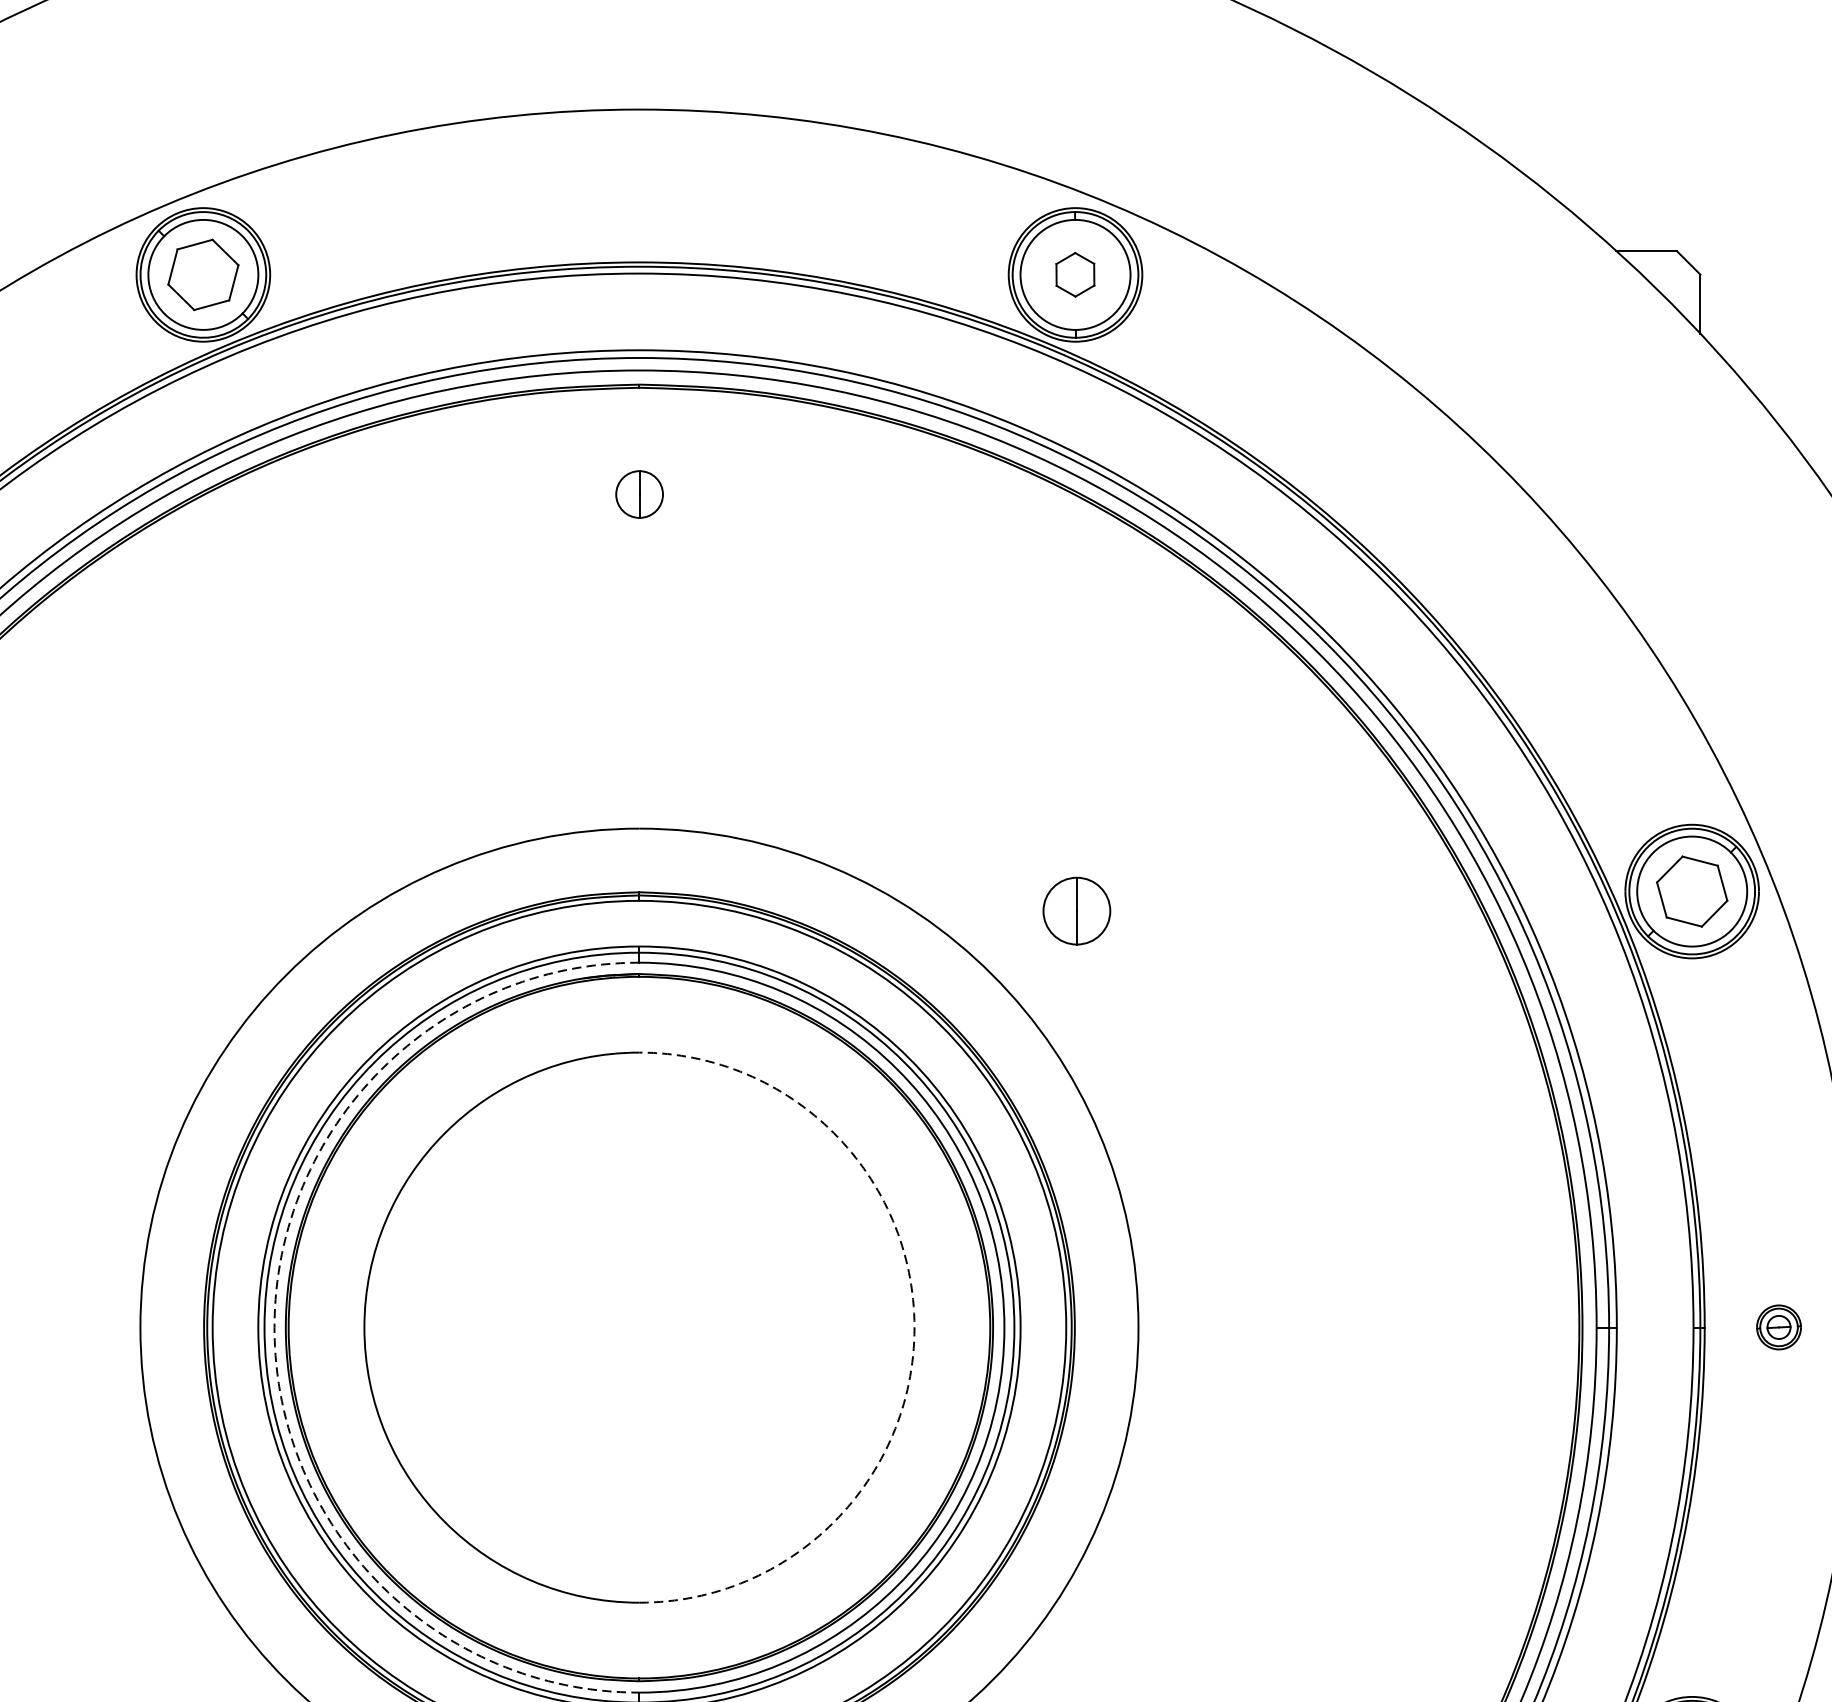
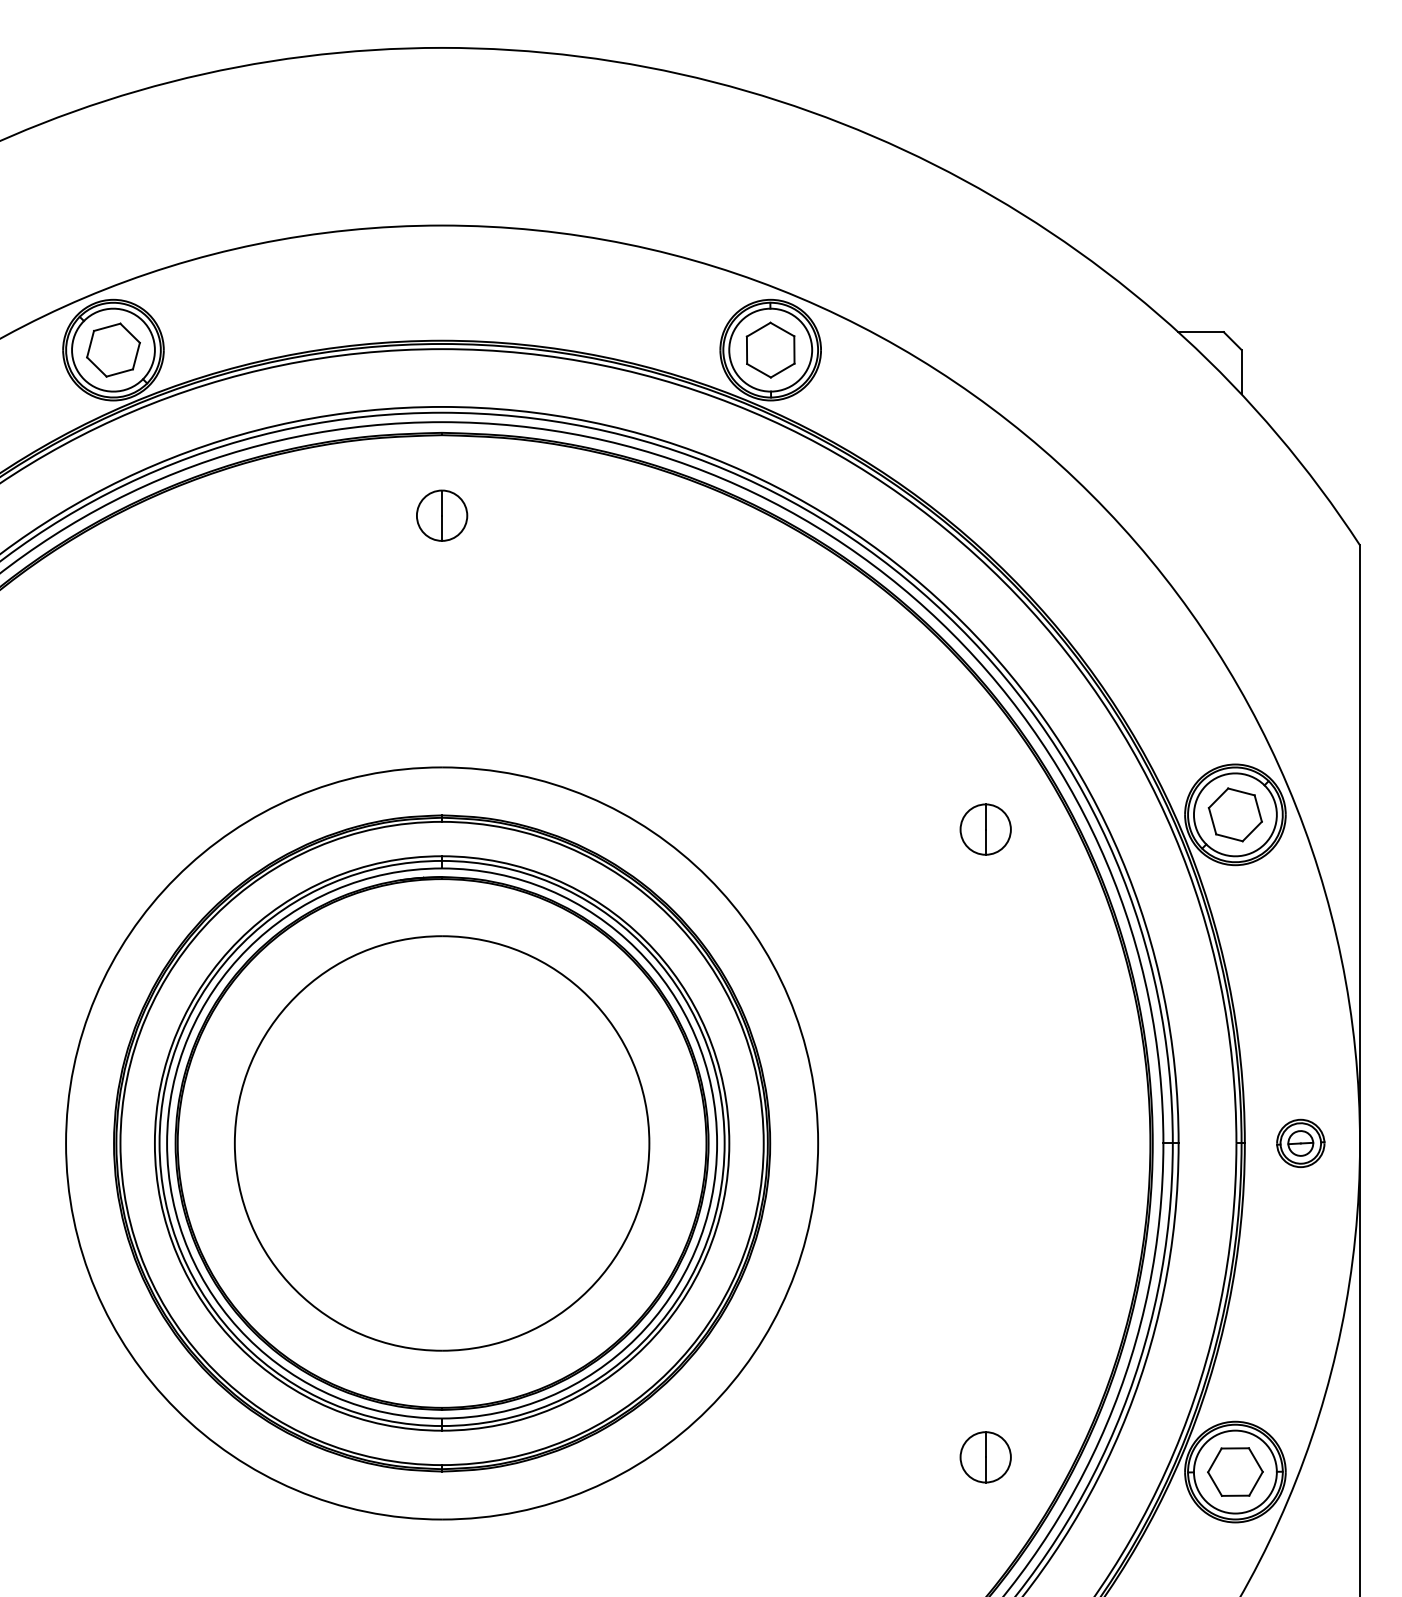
part: (1075, 274) -> (770, 349), size x1.67
part: (639, 494) -> (442, 515), size x1.43
part: (1076, 911) -> (985, 829), moved
part: (1778, 1326) -> (1300, 1142), size x1.43
arc: (275, 1327) -> (167, 1143), dashed -> solid
arc: (914, 1327) -> (649, 1143), dashed -> solid

